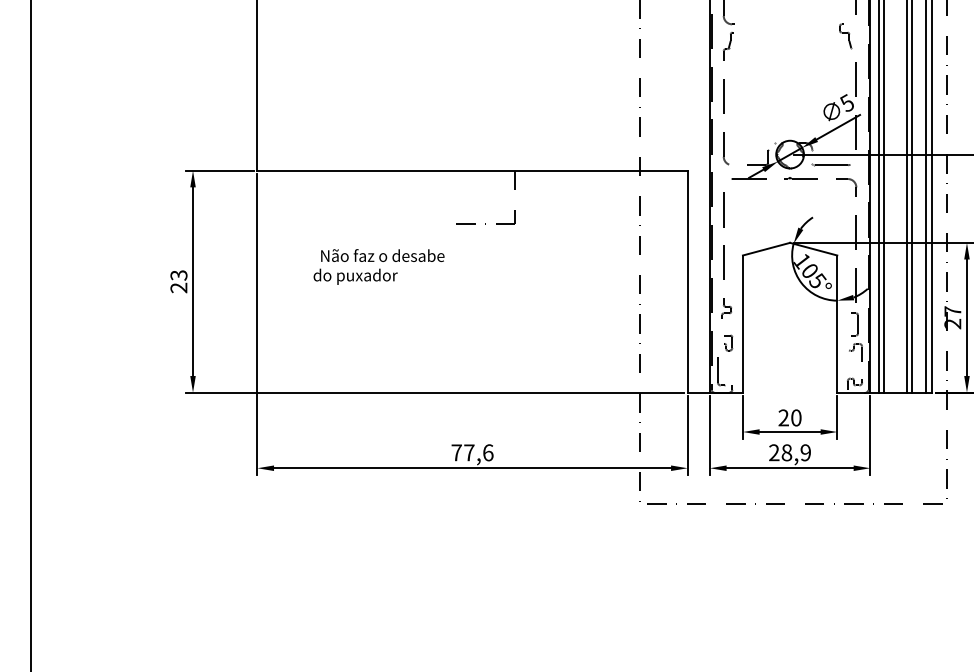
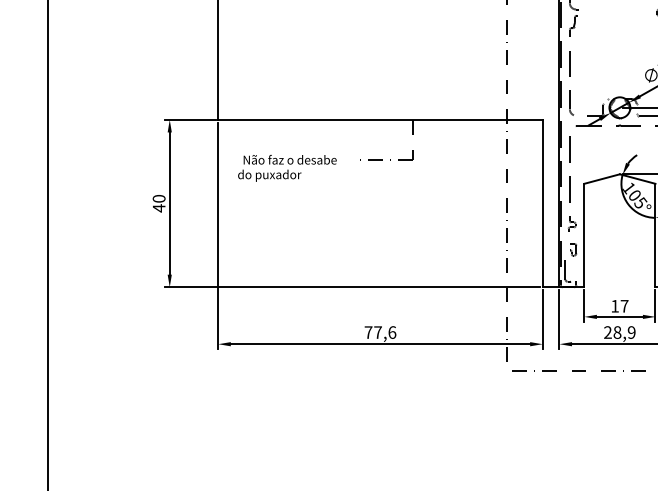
text: (378, 266) -> (286, 167), moved
text: (178, 281) -> (158, 203), 23 -> 40
text: (789, 417) -> (619, 305), 20 -> 17

